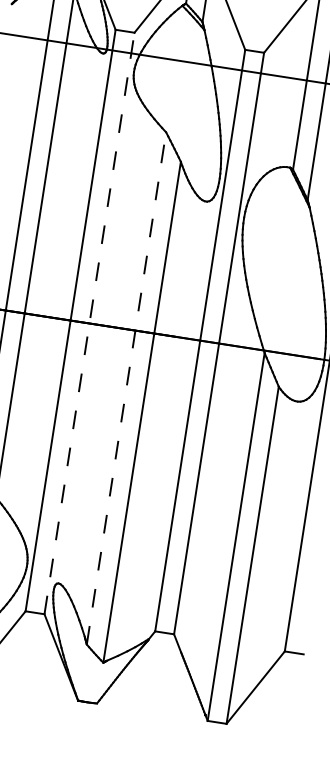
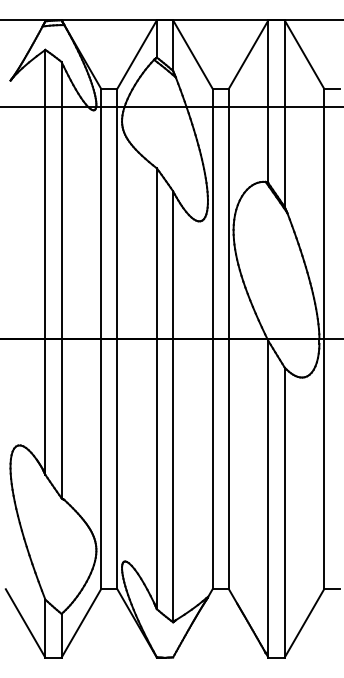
line: (89, 322) -> (117, 338), dashed -> solid
line: (126, 388) -> (156, 388), dashed -> solid

